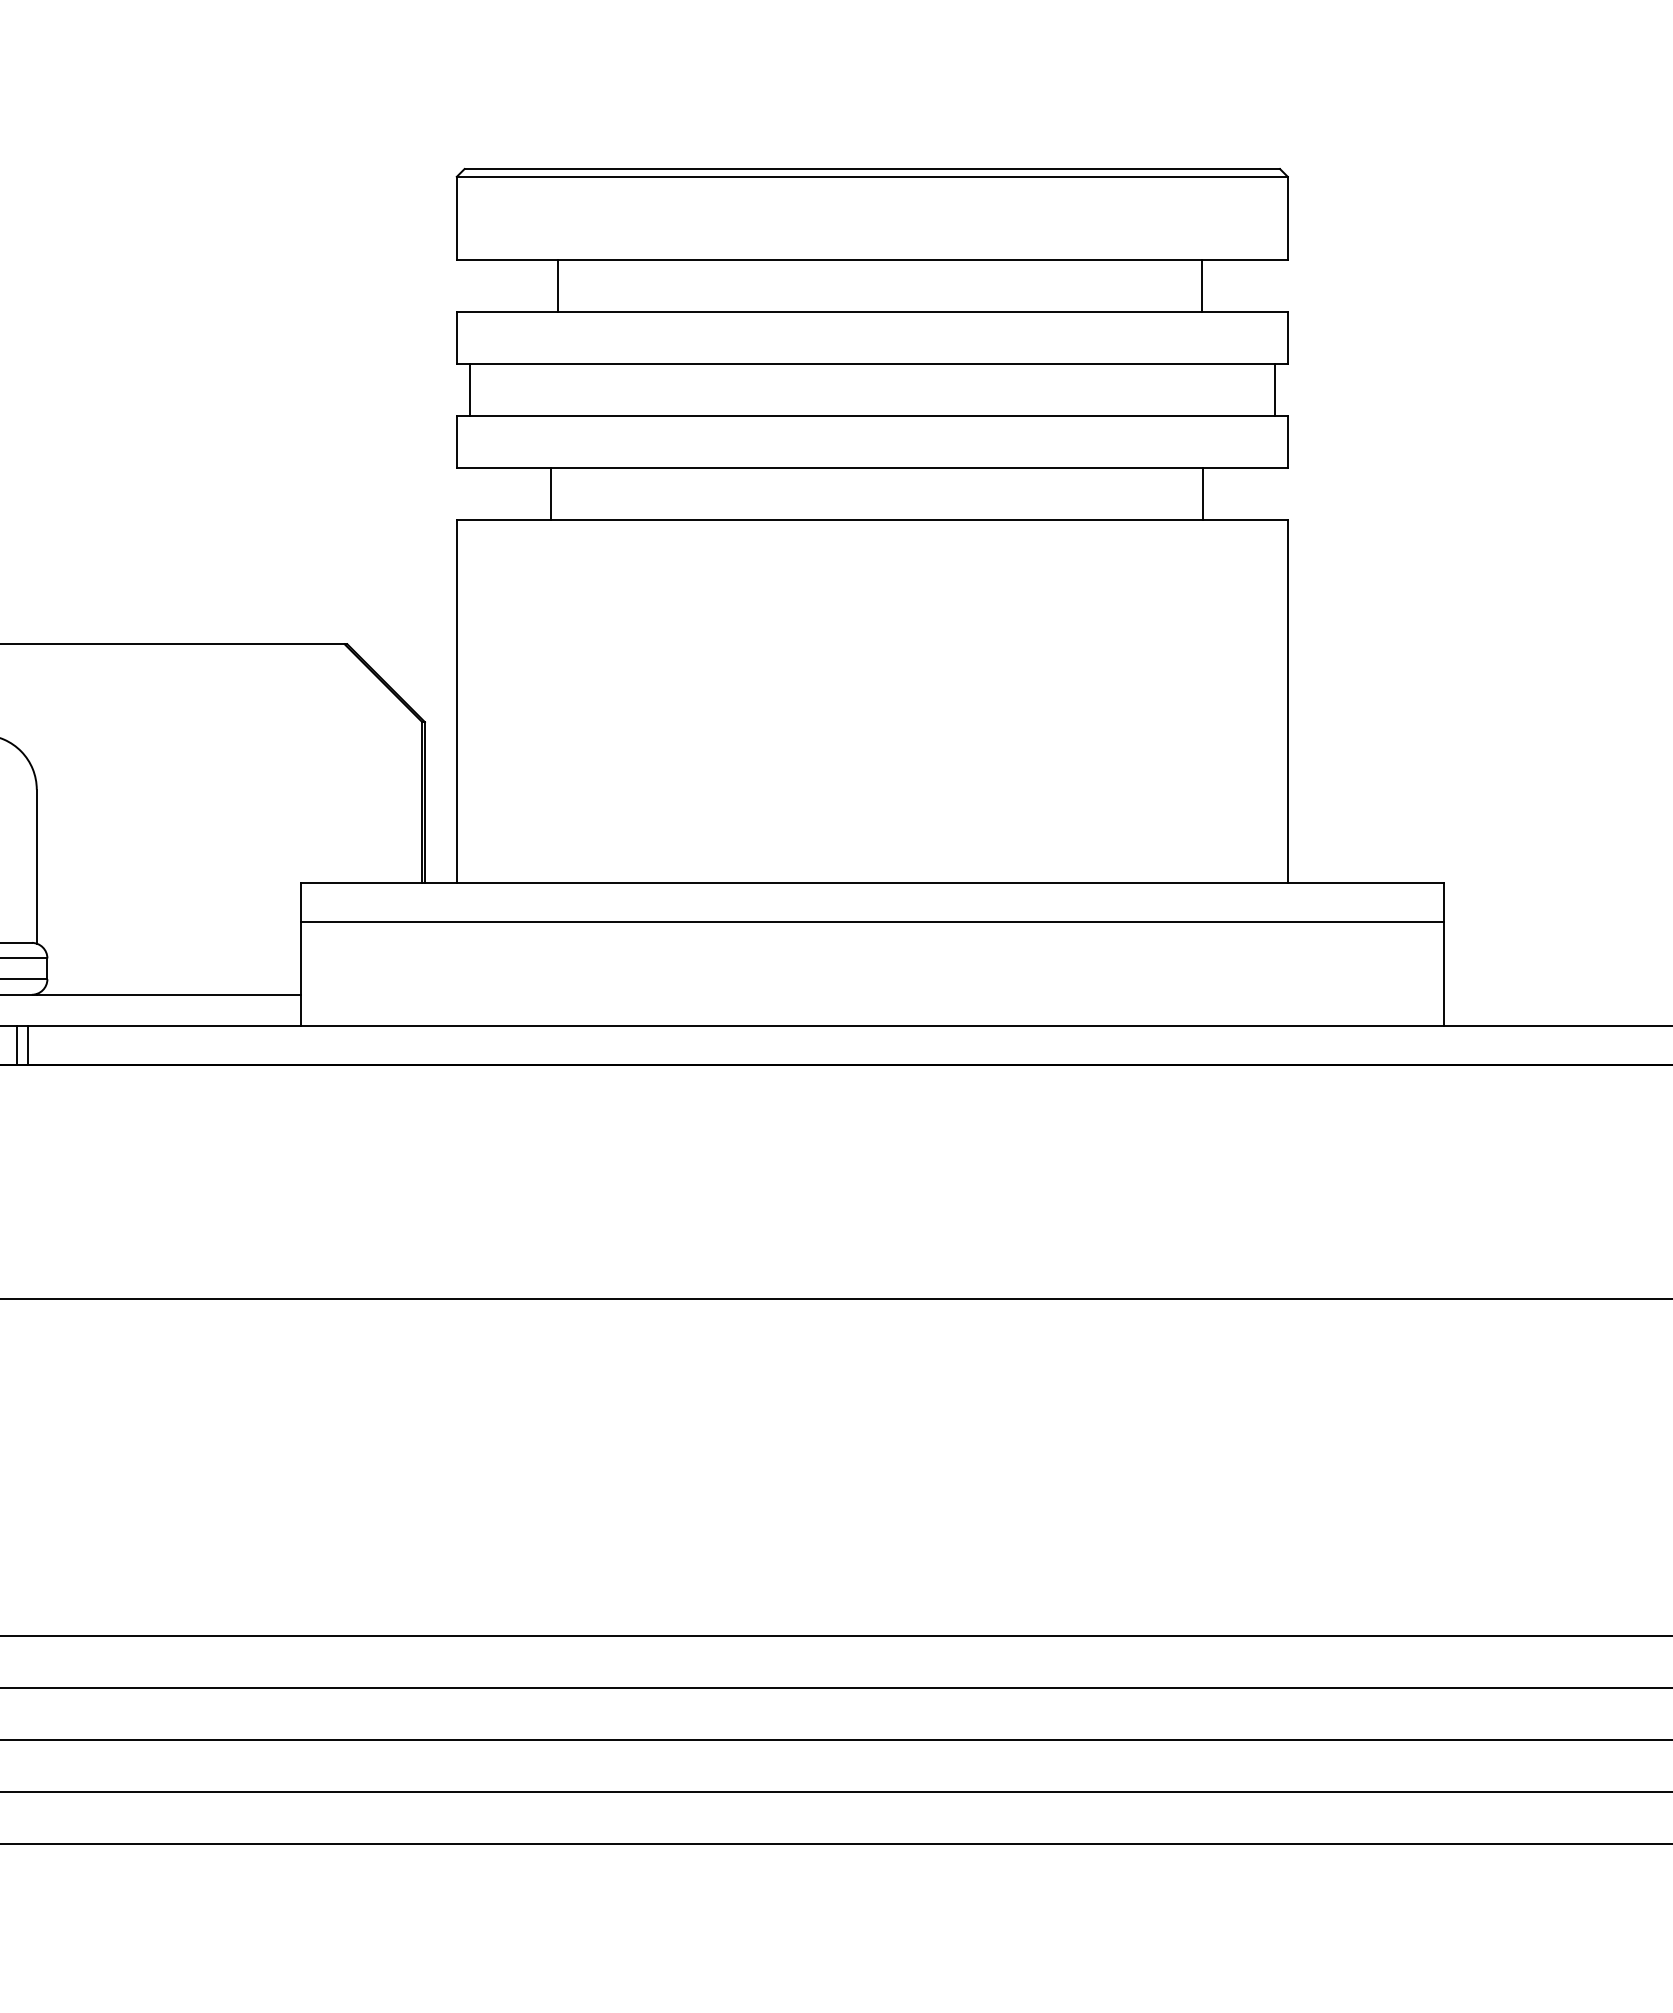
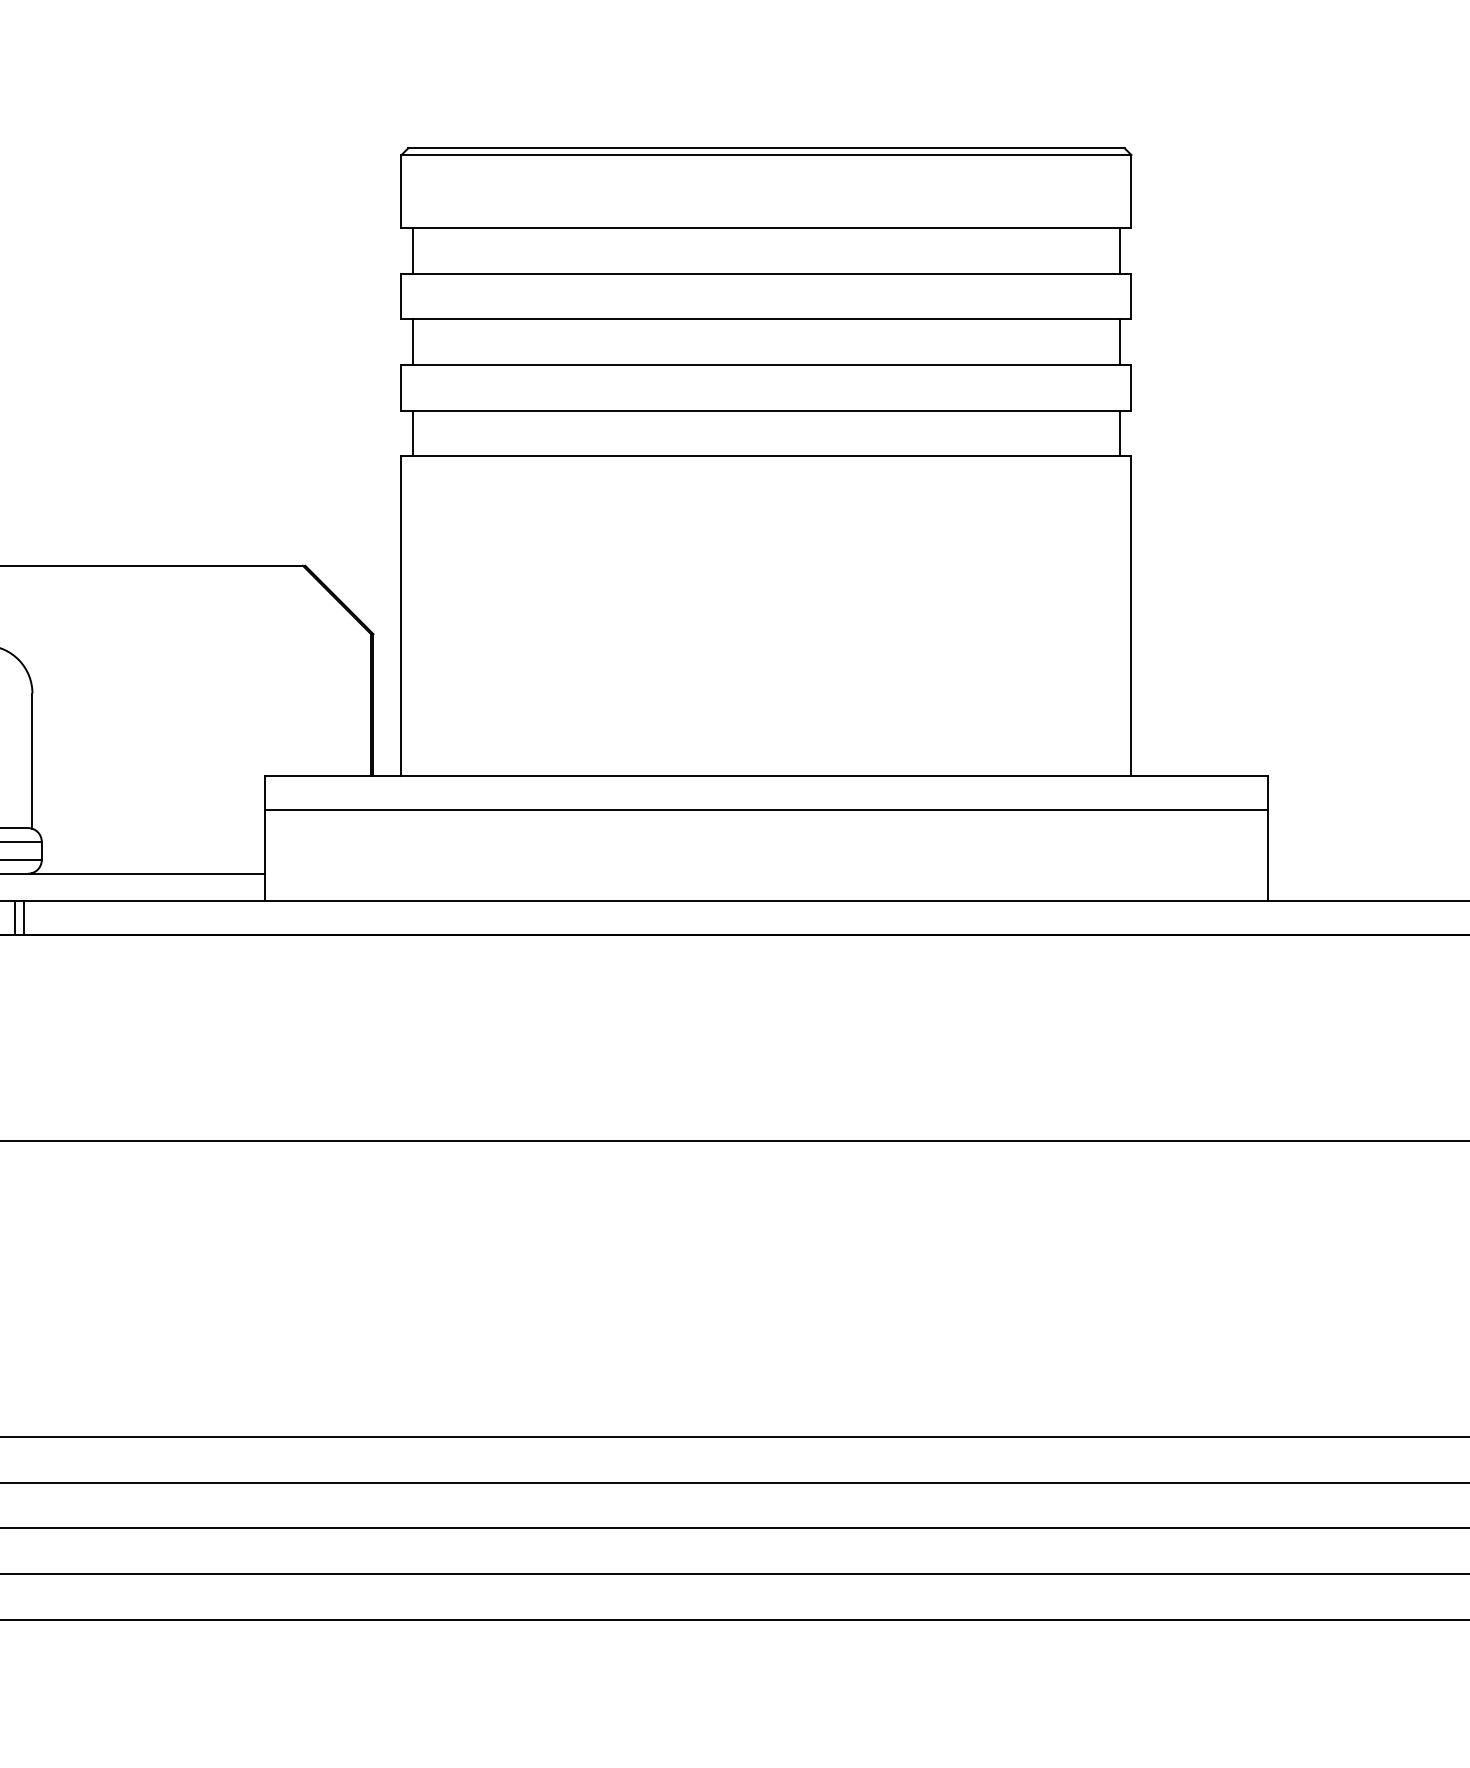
line: (557, 285) -> (412, 250), moved
line: (1201, 285) -> (1119, 250), moved
line: (550, 493) -> (412, 433), moved
line: (1202, 493) -> (1119, 433), moved

